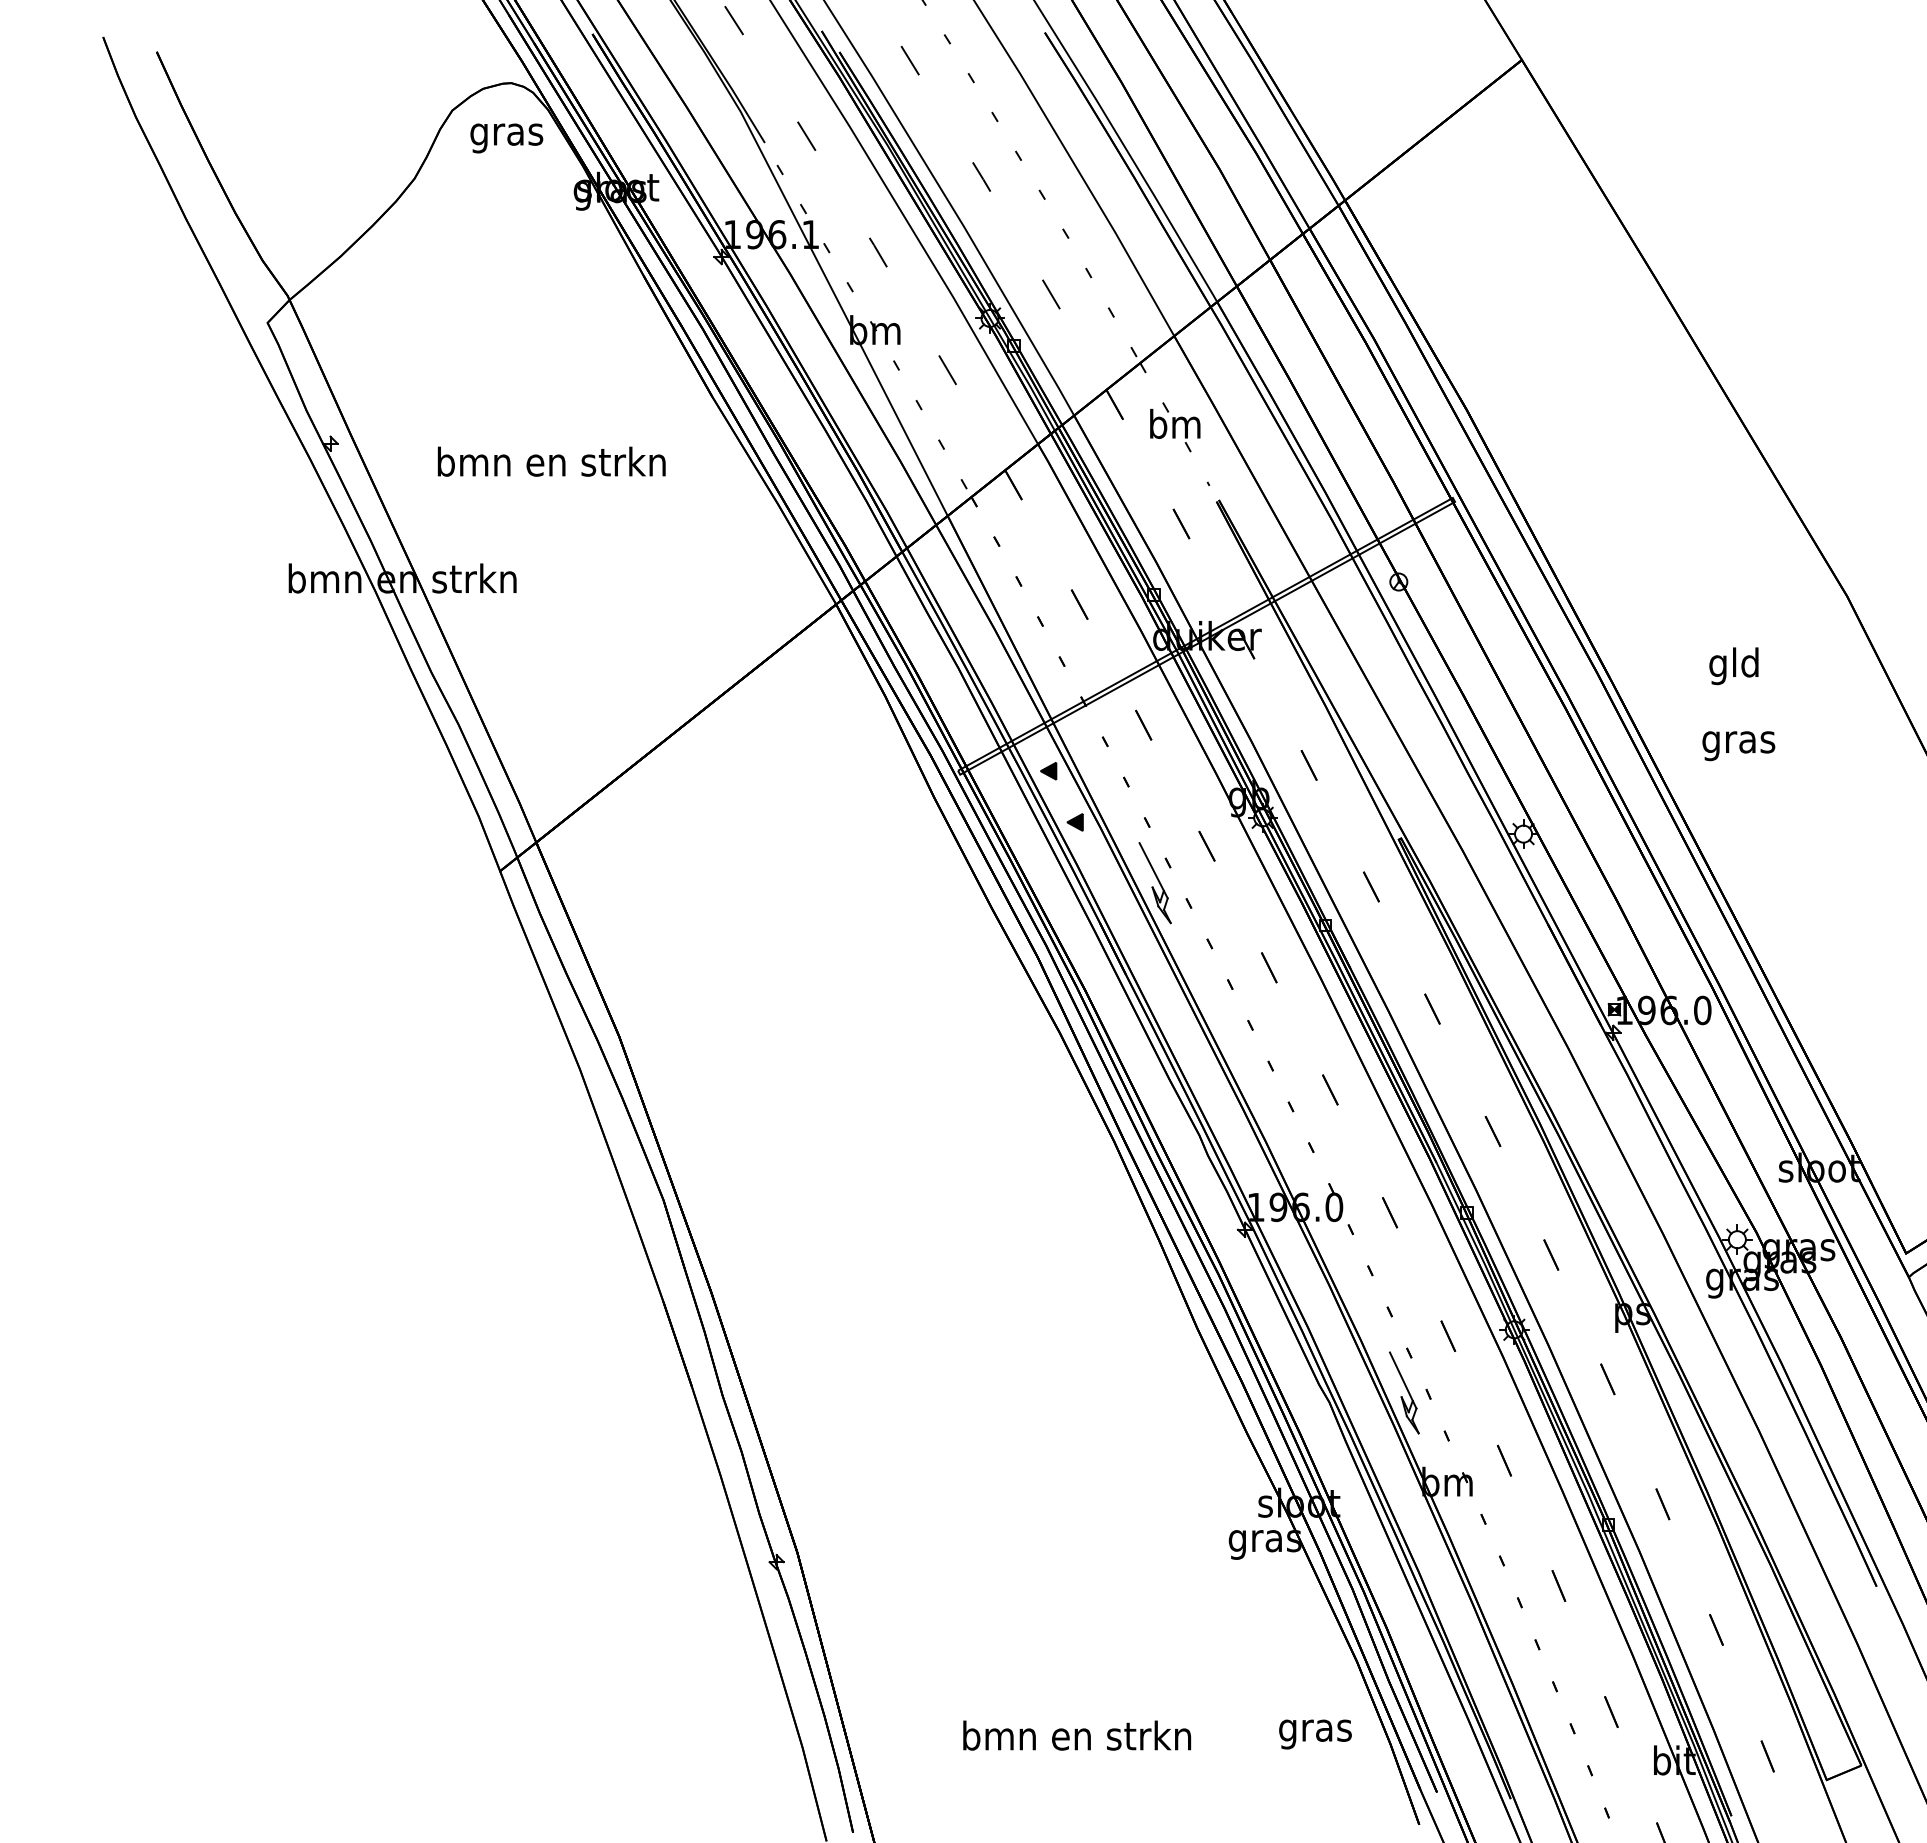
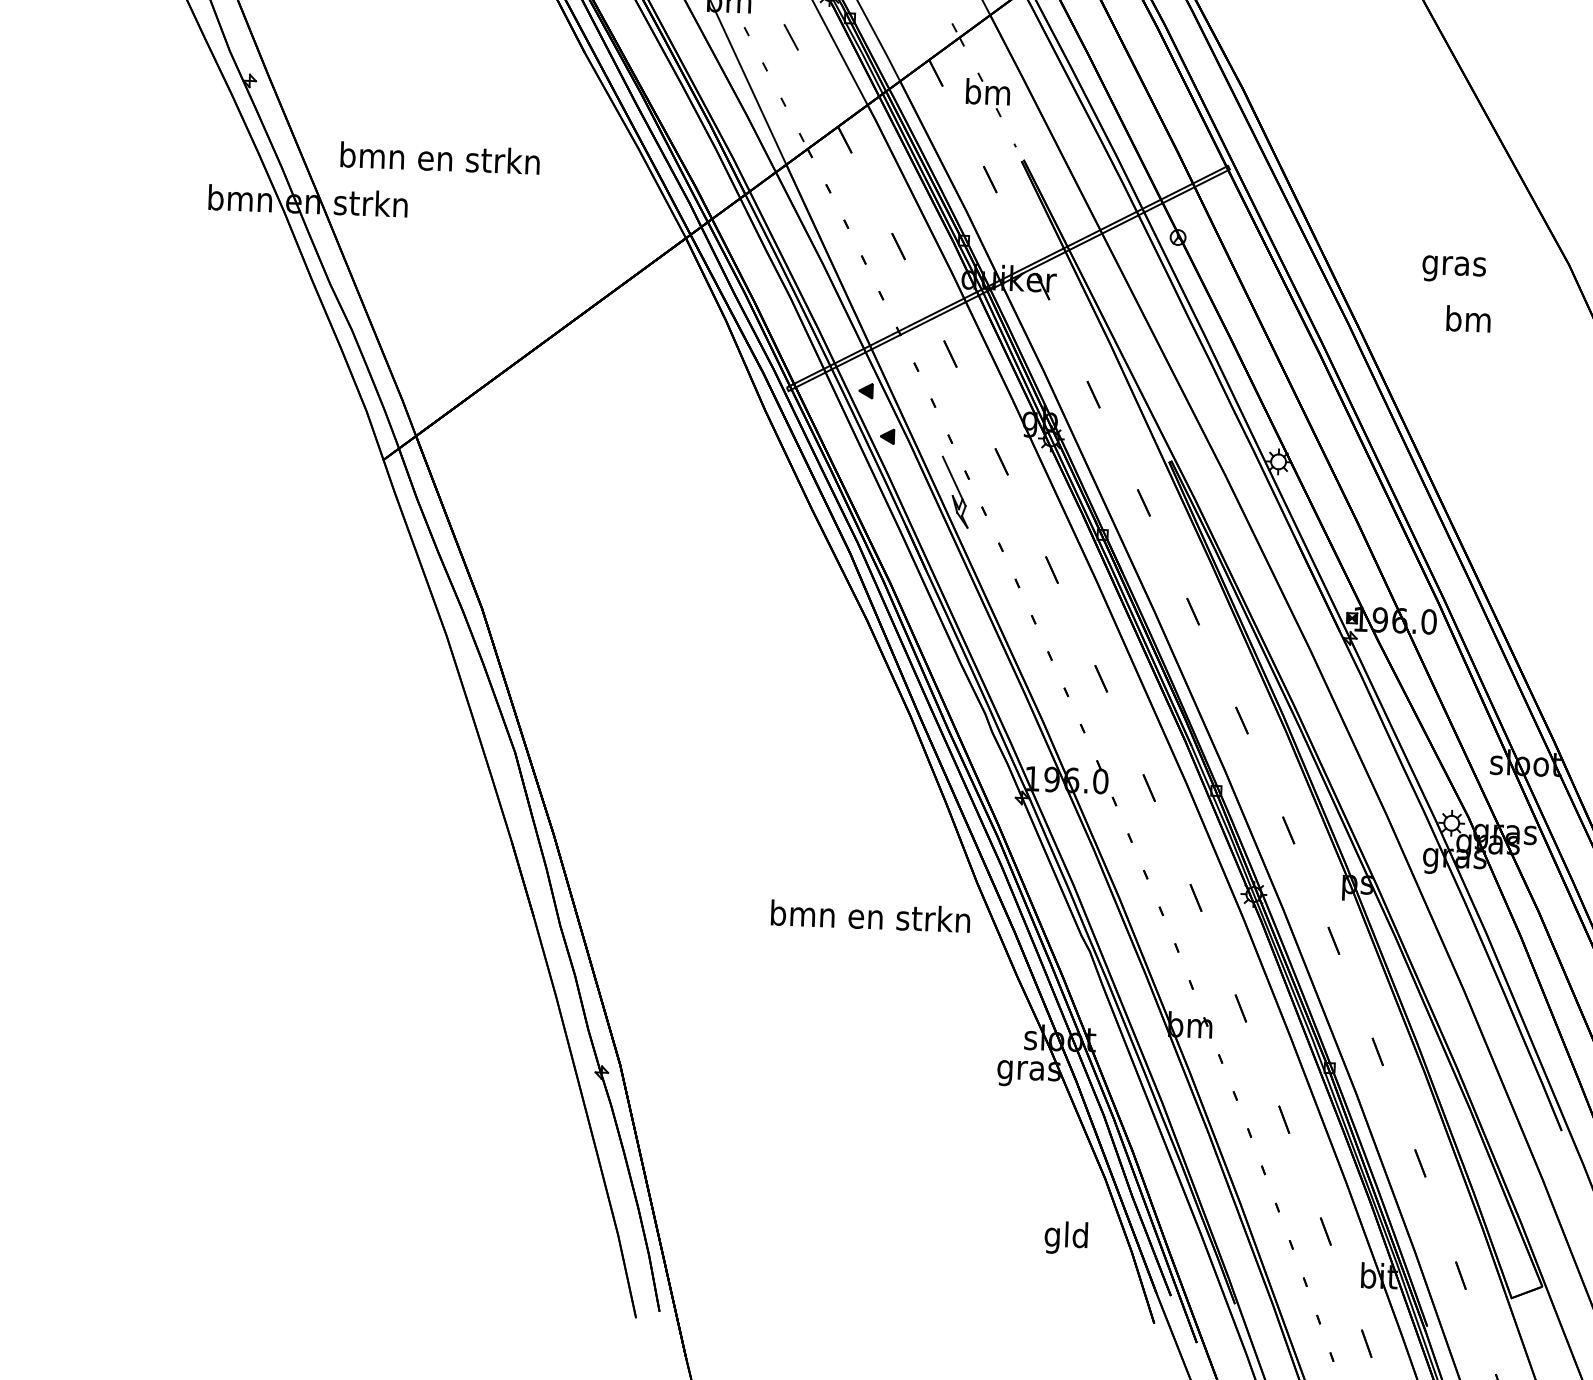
text: (551, 461) -> (440, 157), moved
text: (1734, 666) -> (1468, 322), gld -> bm
text: (1738, 746) -> (1453, 269), moved
part: (1404, 1392) -> (1155, 945), removed
text: (1315, 1730) -> (1066, 1237), gras -> gld
text: (1077, 1735) -> (870, 916), moved

